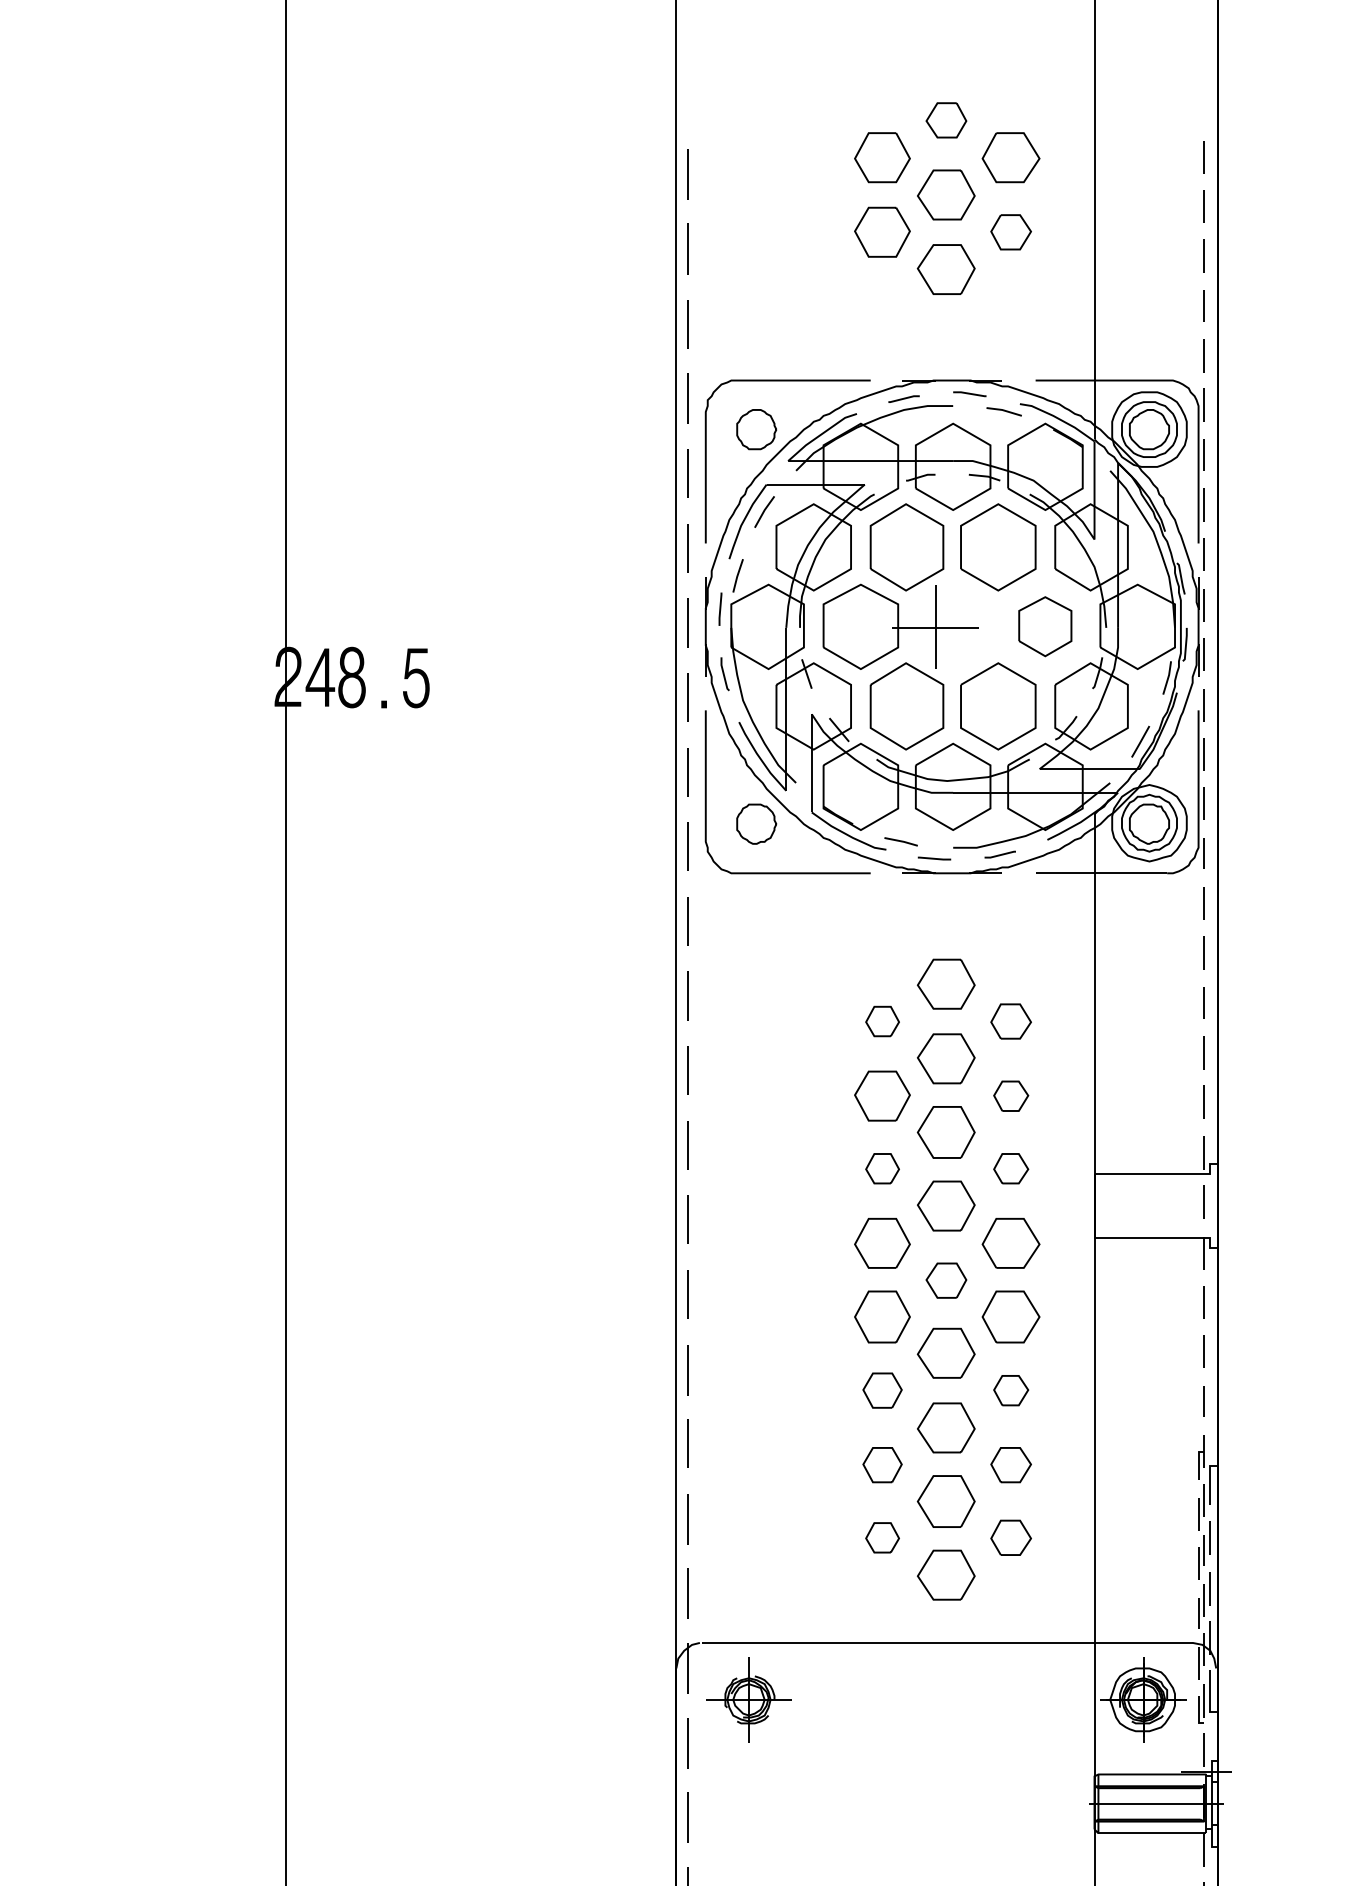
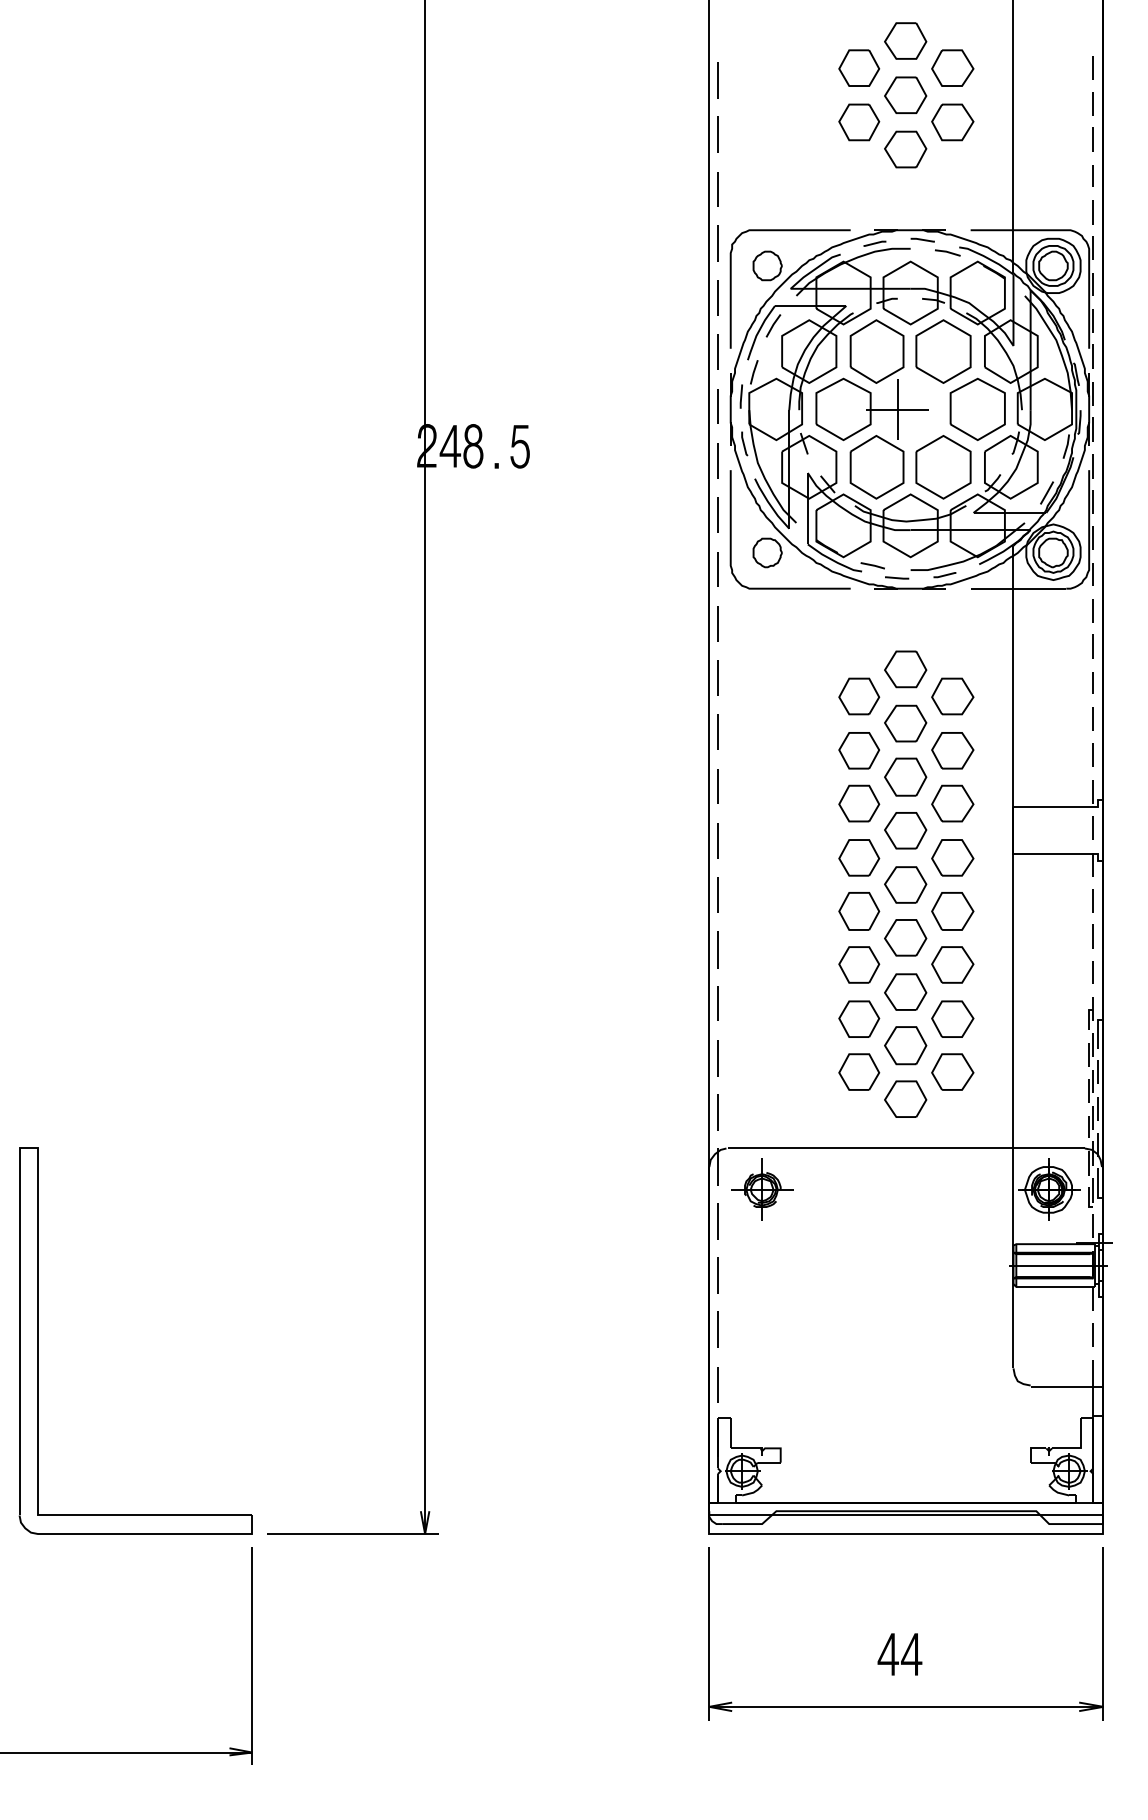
part: (946, 119) -> (905, 40), size x1.43
part: (1010, 232) -> (952, 122), size x1.43
part: (1045, 625) -> (977, 408), size x1.43
part: (882, 1021) -> (859, 696), size x1.67
part: (1010, 1021) -> (952, 696), size x1.43
part: (1010, 1095) -> (952, 750), size x1.67
part: (882, 1168) -> (859, 803), size x1.67
part: (1010, 1168) -> (952, 803), size x1.67
part: (946, 1279) -> (905, 884), size x1.43
part: (882, 1389) -> (859, 964), size x1.43
part: (1010, 1389) -> (952, 964), size x1.67
part: (882, 1464) -> (859, 1018), size x1.43
part: (1010, 1464) -> (952, 1018), size x1.43
part: (882, 1537) -> (859, 1071), size x1.67
part: (1010, 1537) -> (952, 1071), size x1.43

